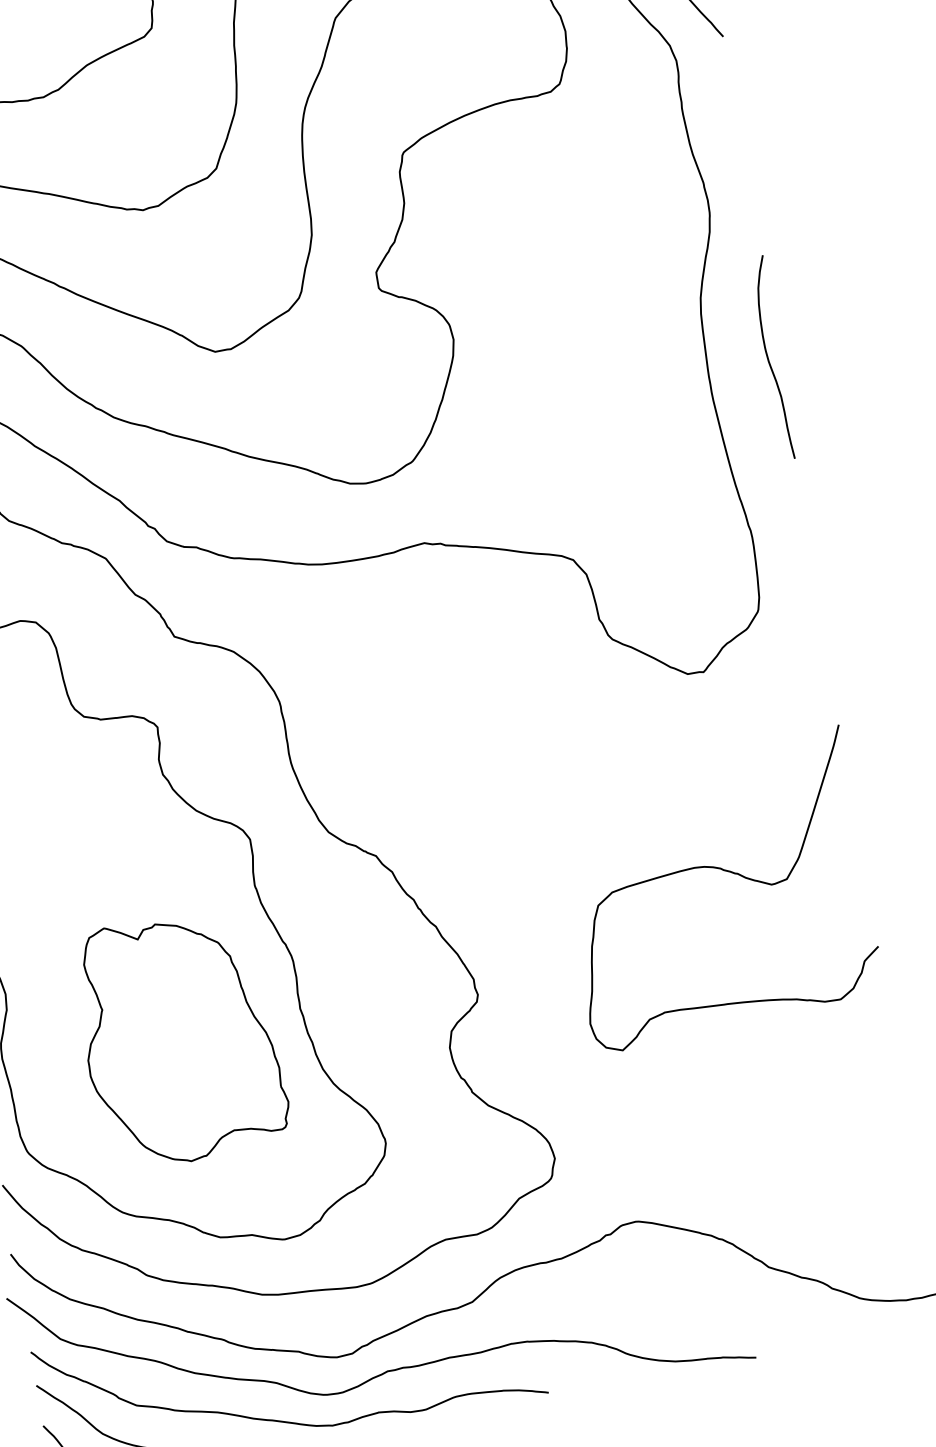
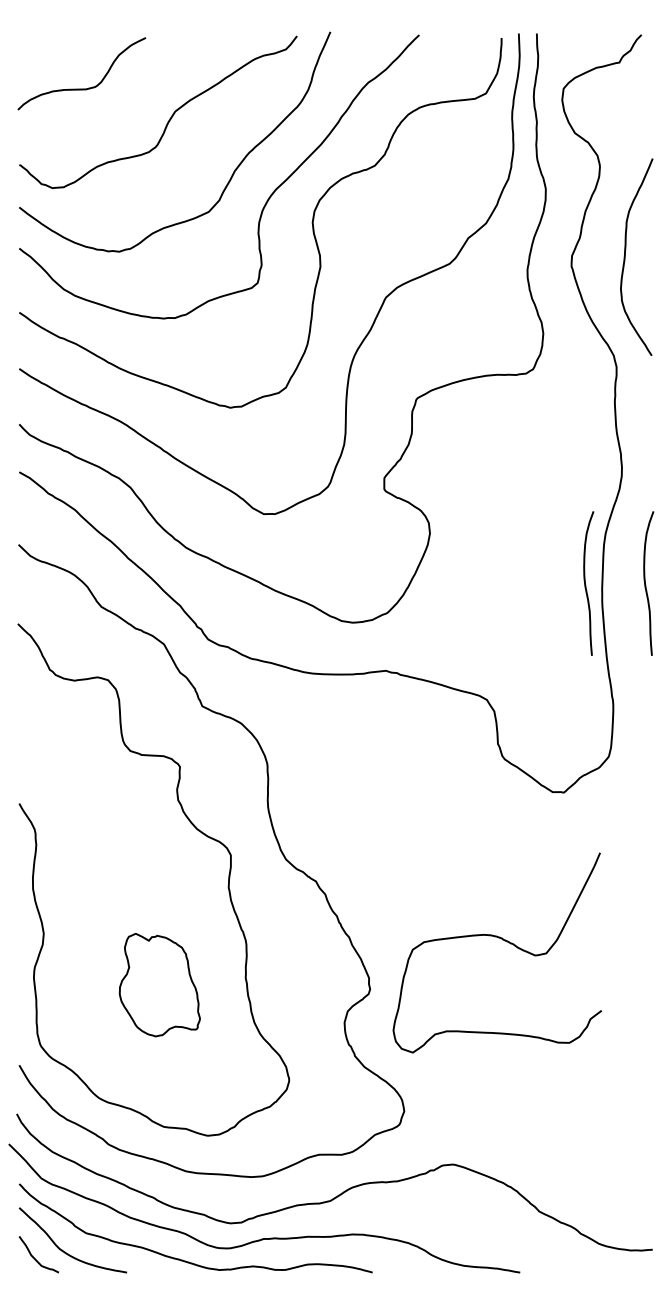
curve: (685, 374) -> (586, 584), added
curve: (722, 871) -> (502, 940), moved
part: (180, 1038) -> (159, 984), size x0.6

